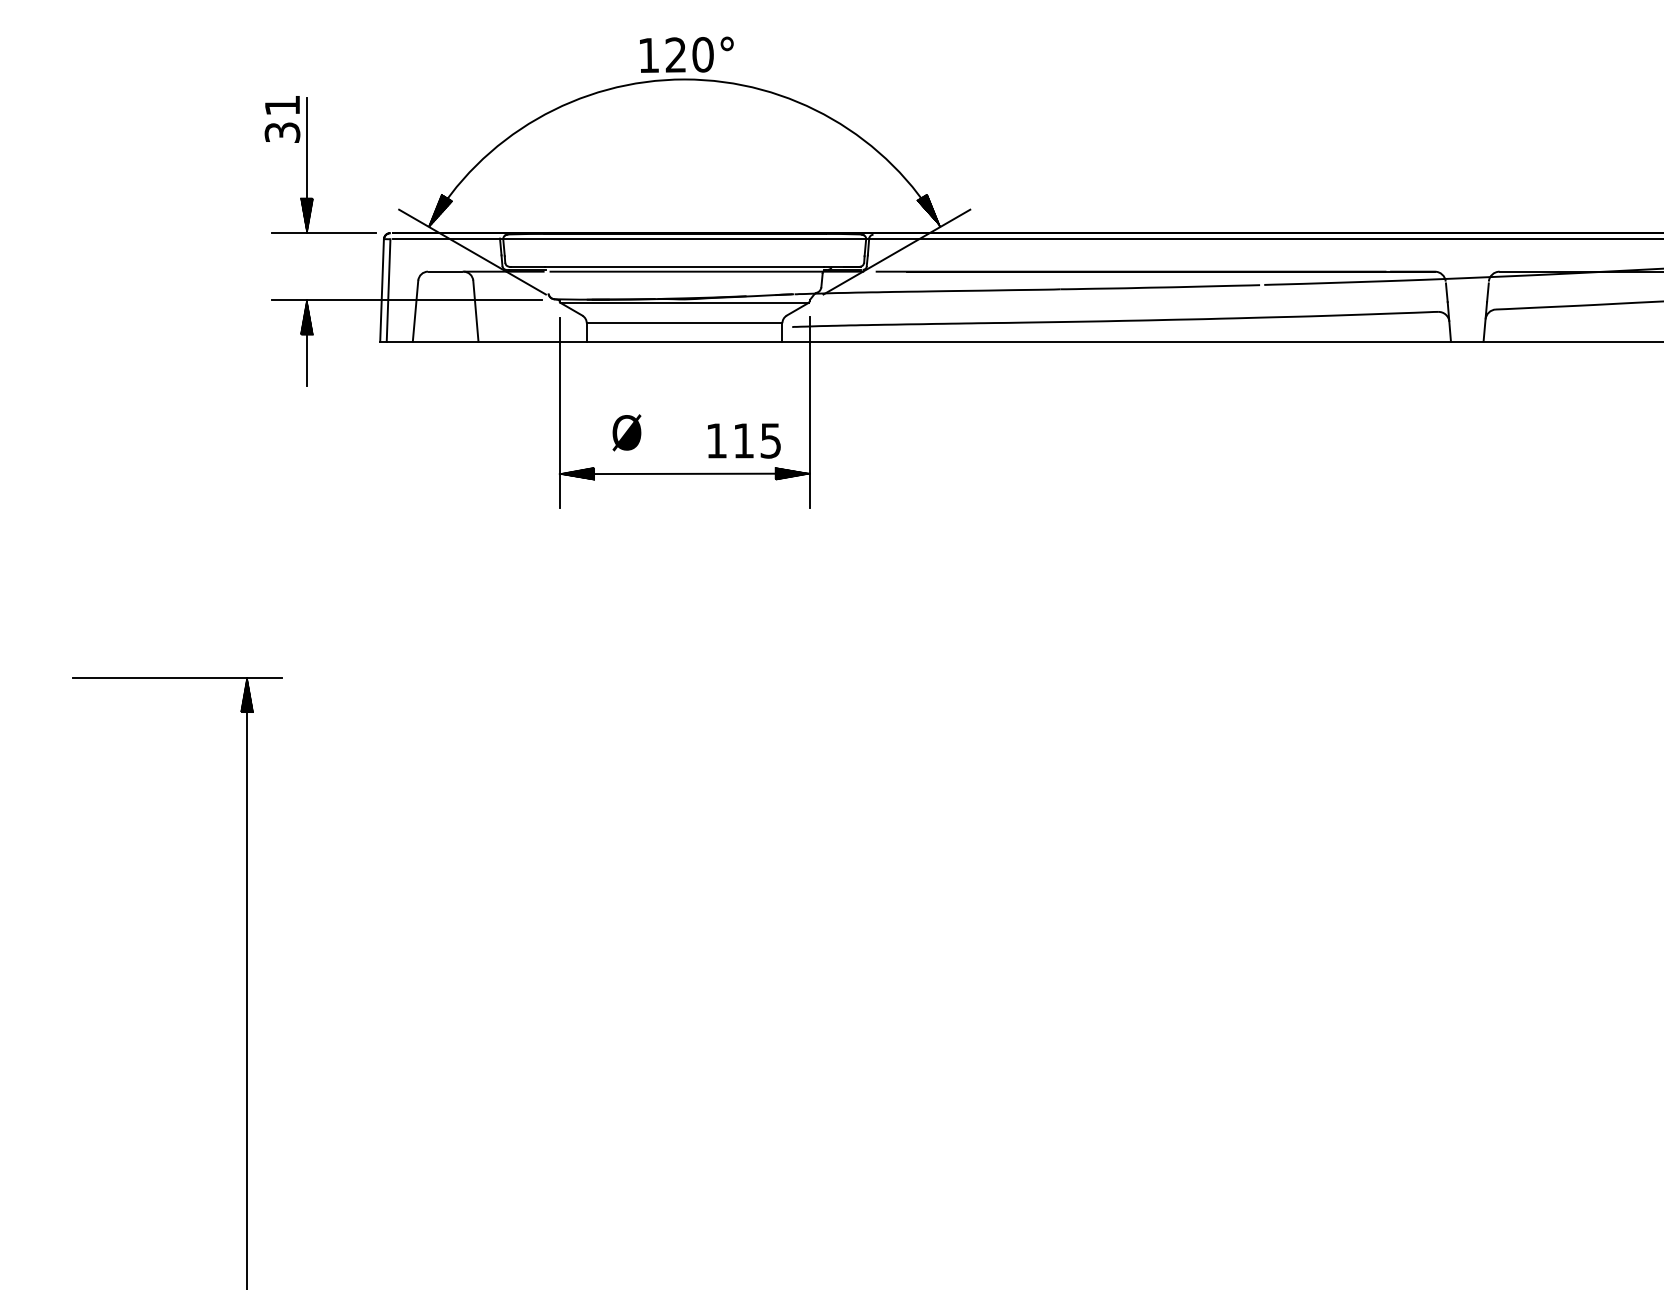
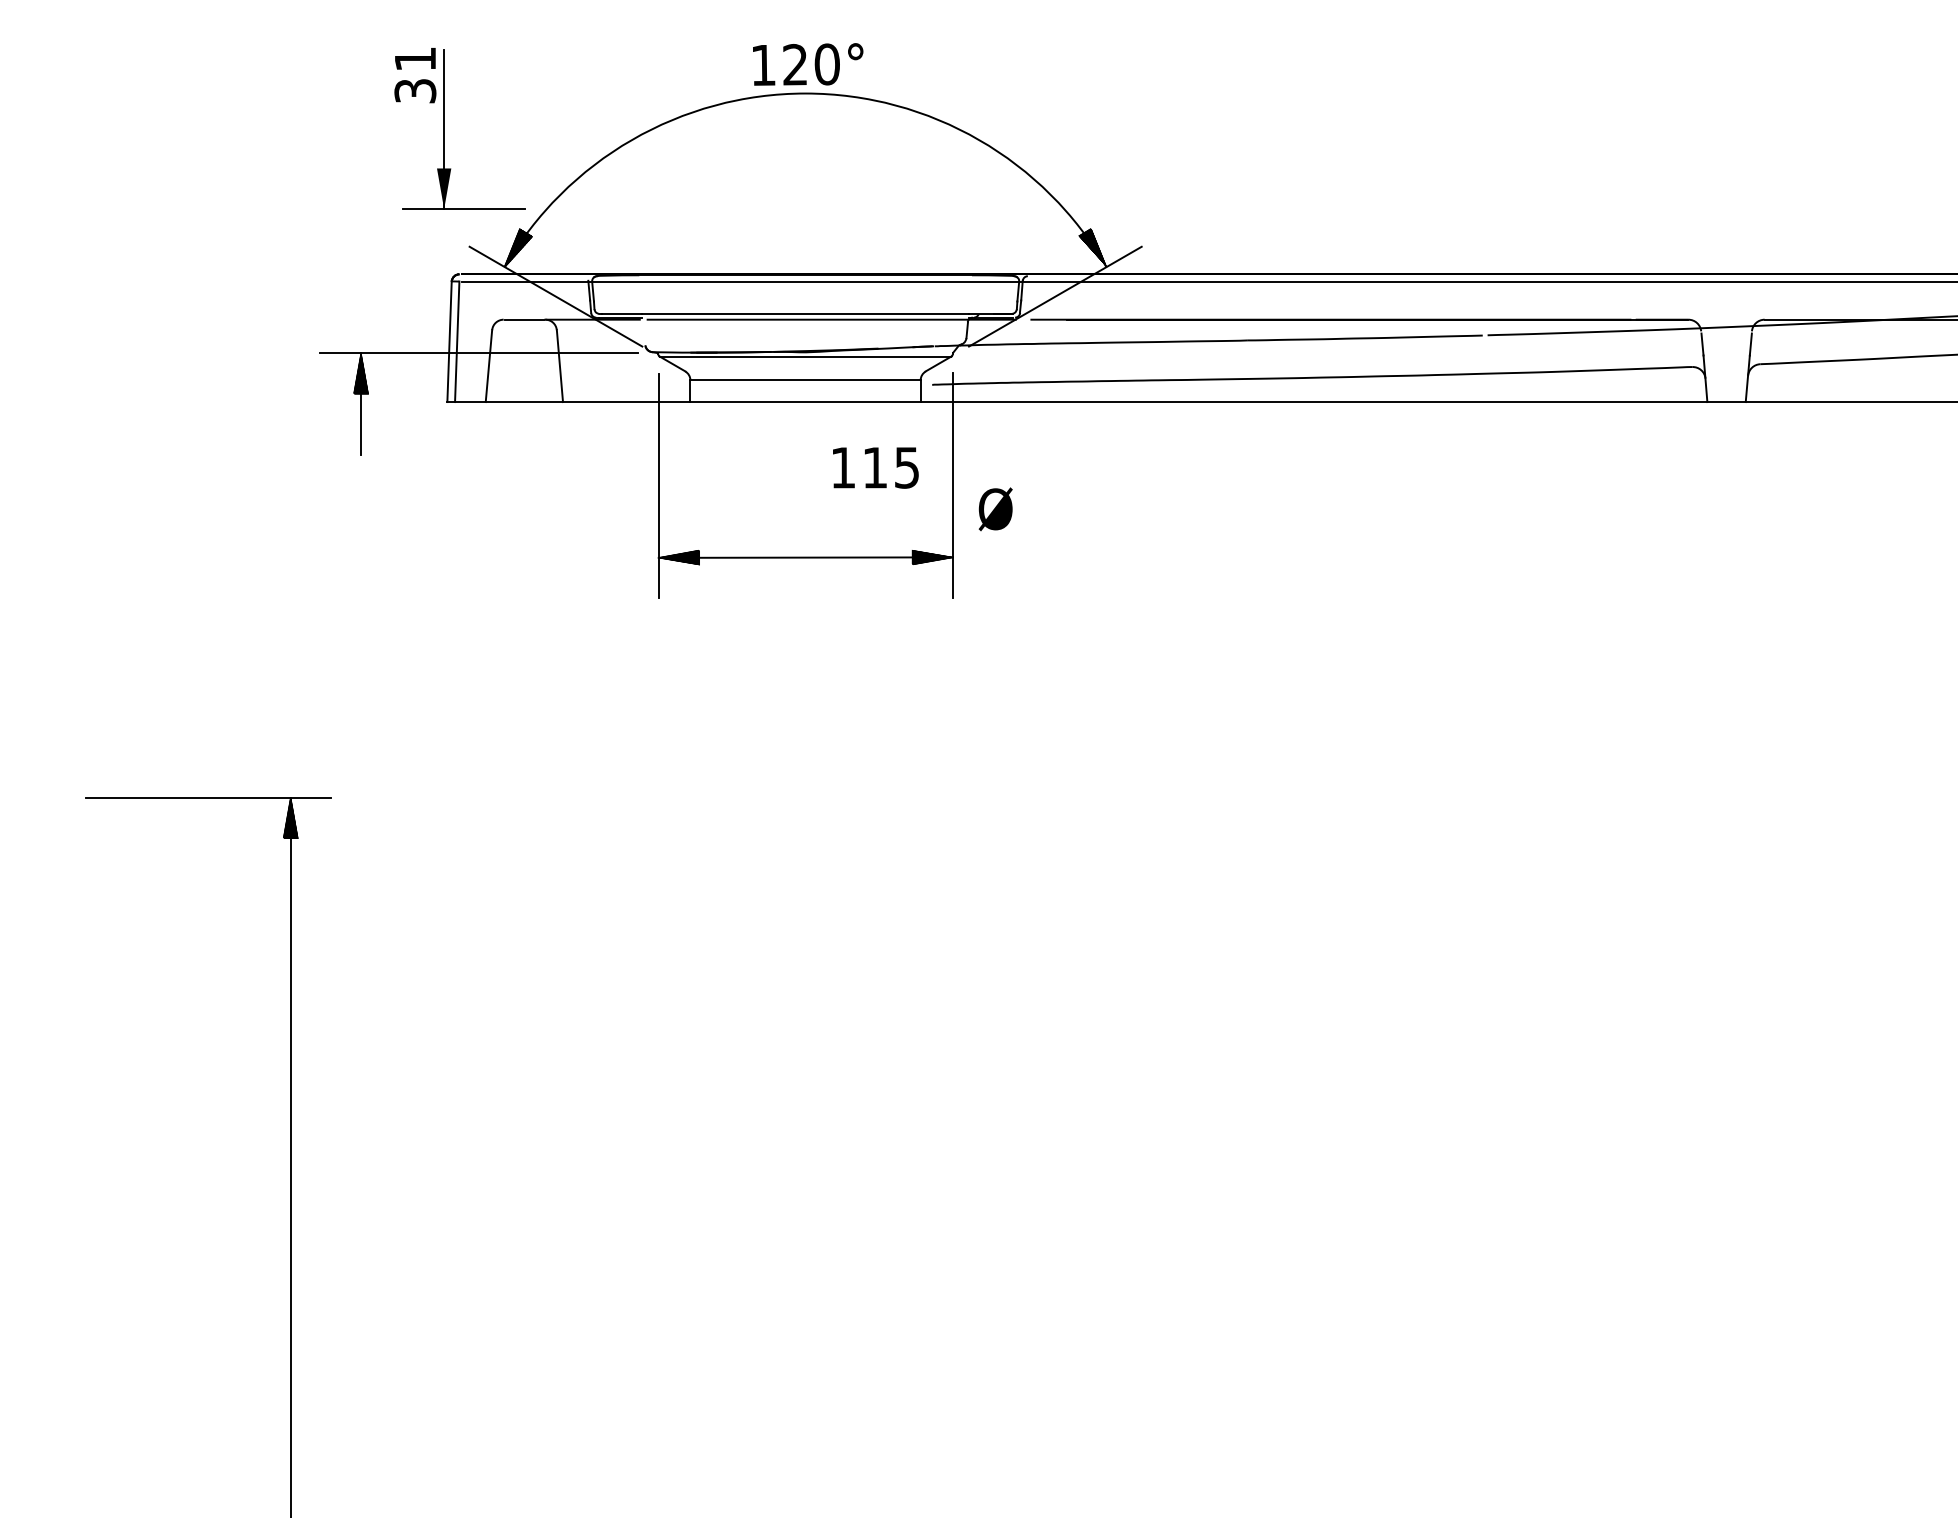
part: (307, 164) -> (444, 128), moved
text: (626, 432) -> (995, 509), moved
text: (744, 440) -> (875, 467), moved

